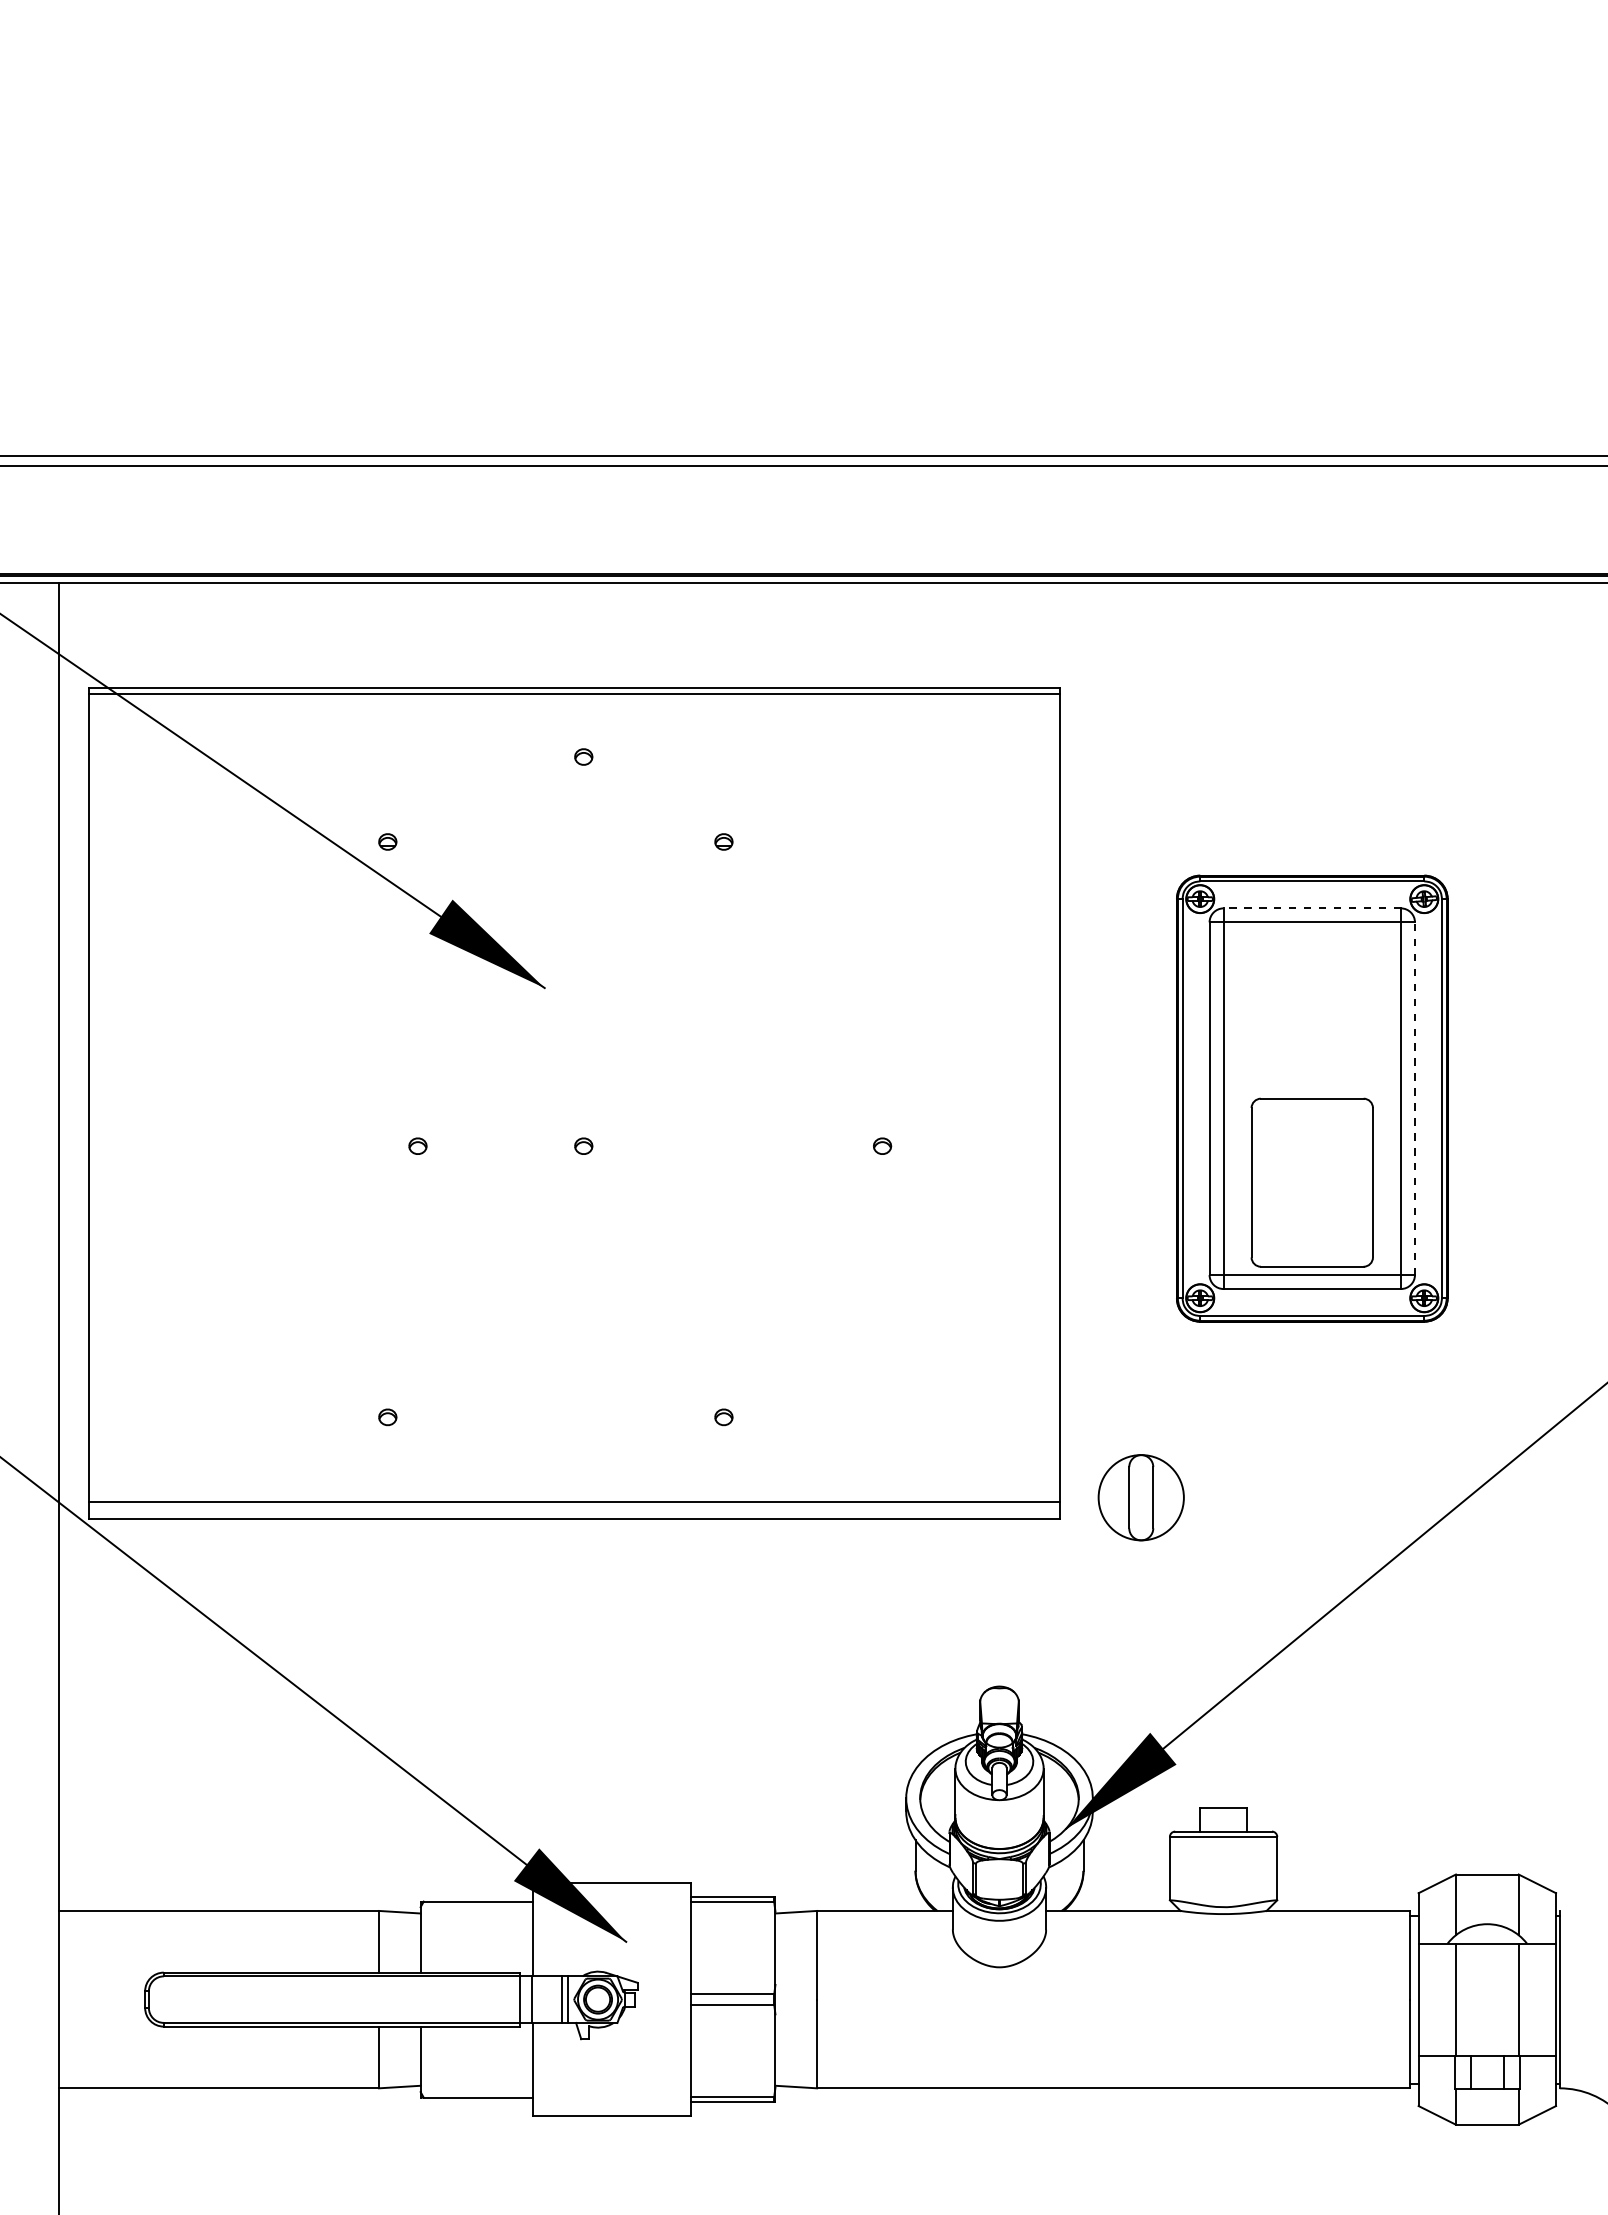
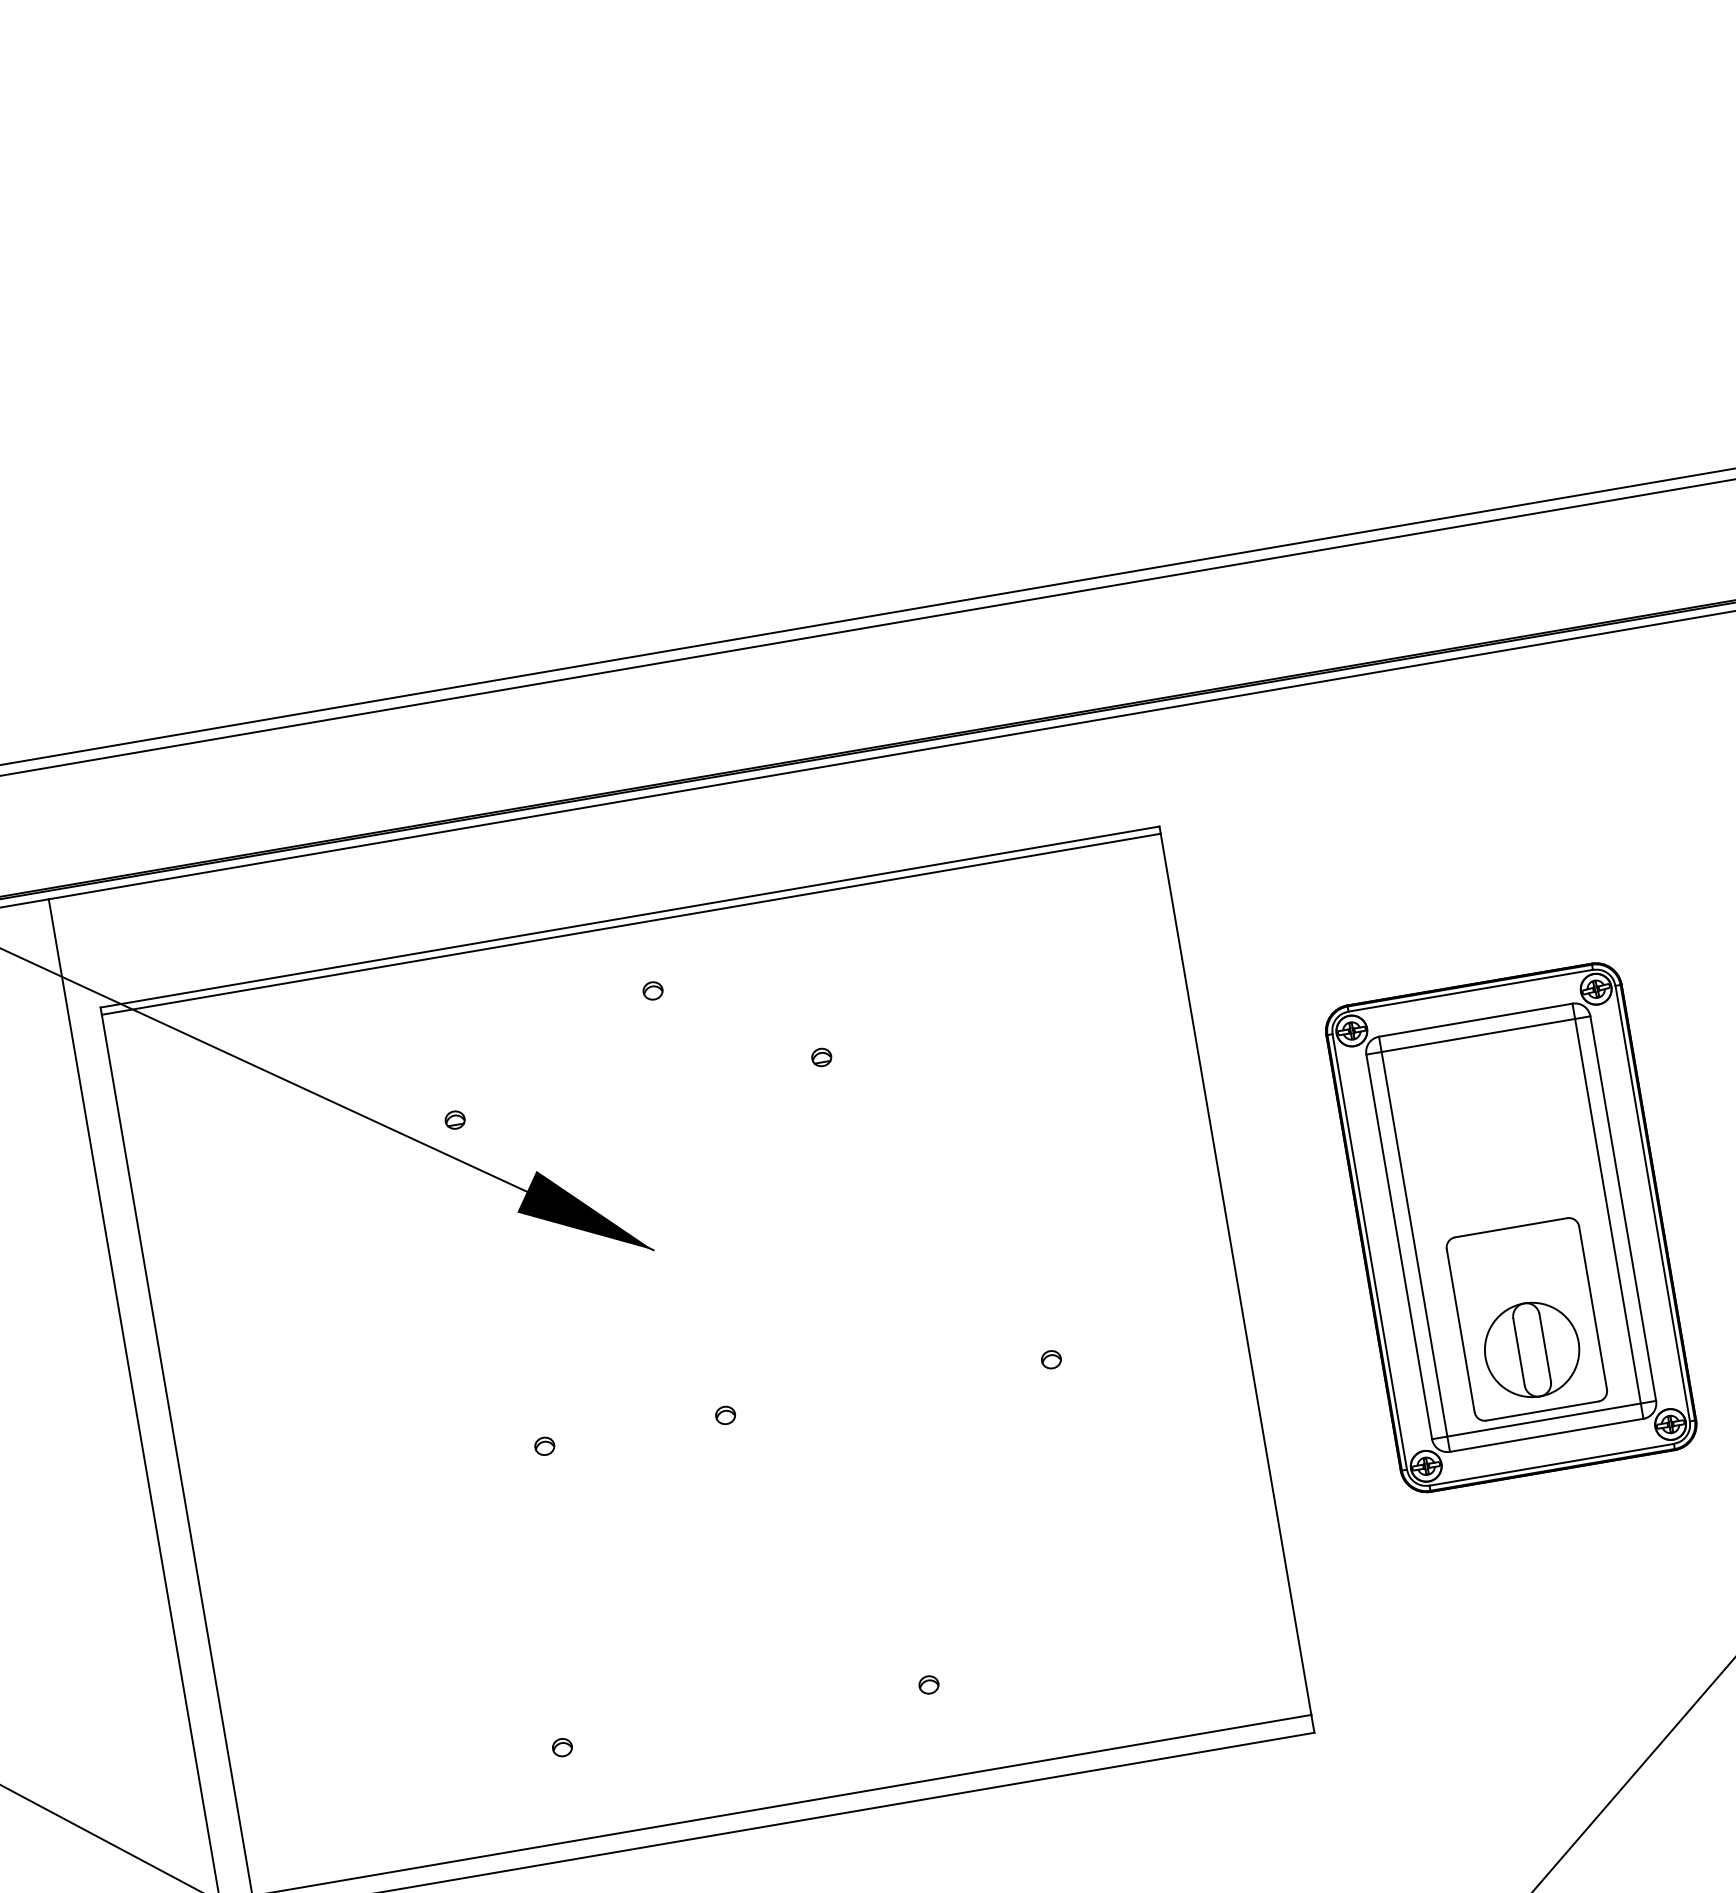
line: (1312, 908) -> (1476, 1020), dashed -> solid
line: (1414, 1098) -> (1622, 1208), dashed -> solid
part: (1140, 1497) -> (1531, 1349), moved

